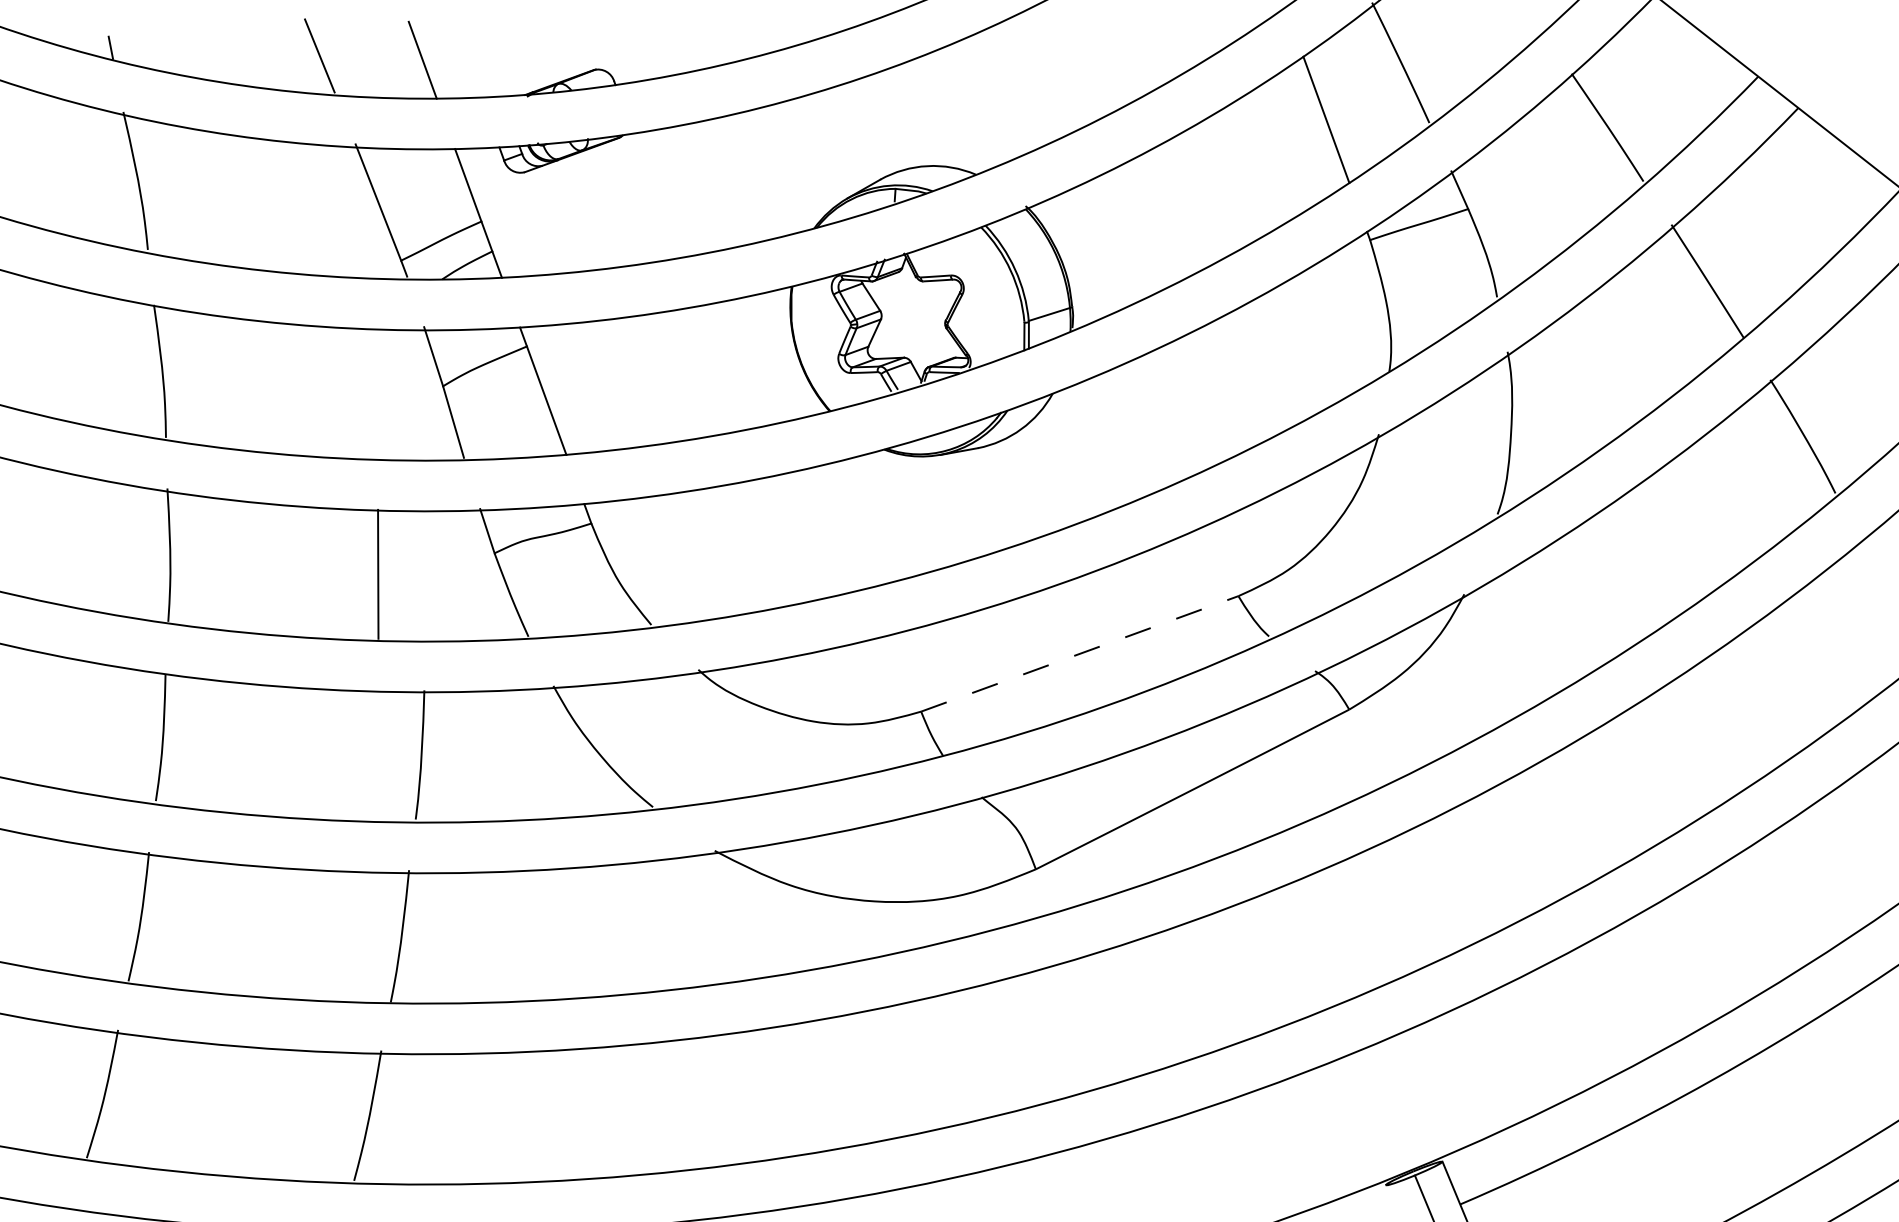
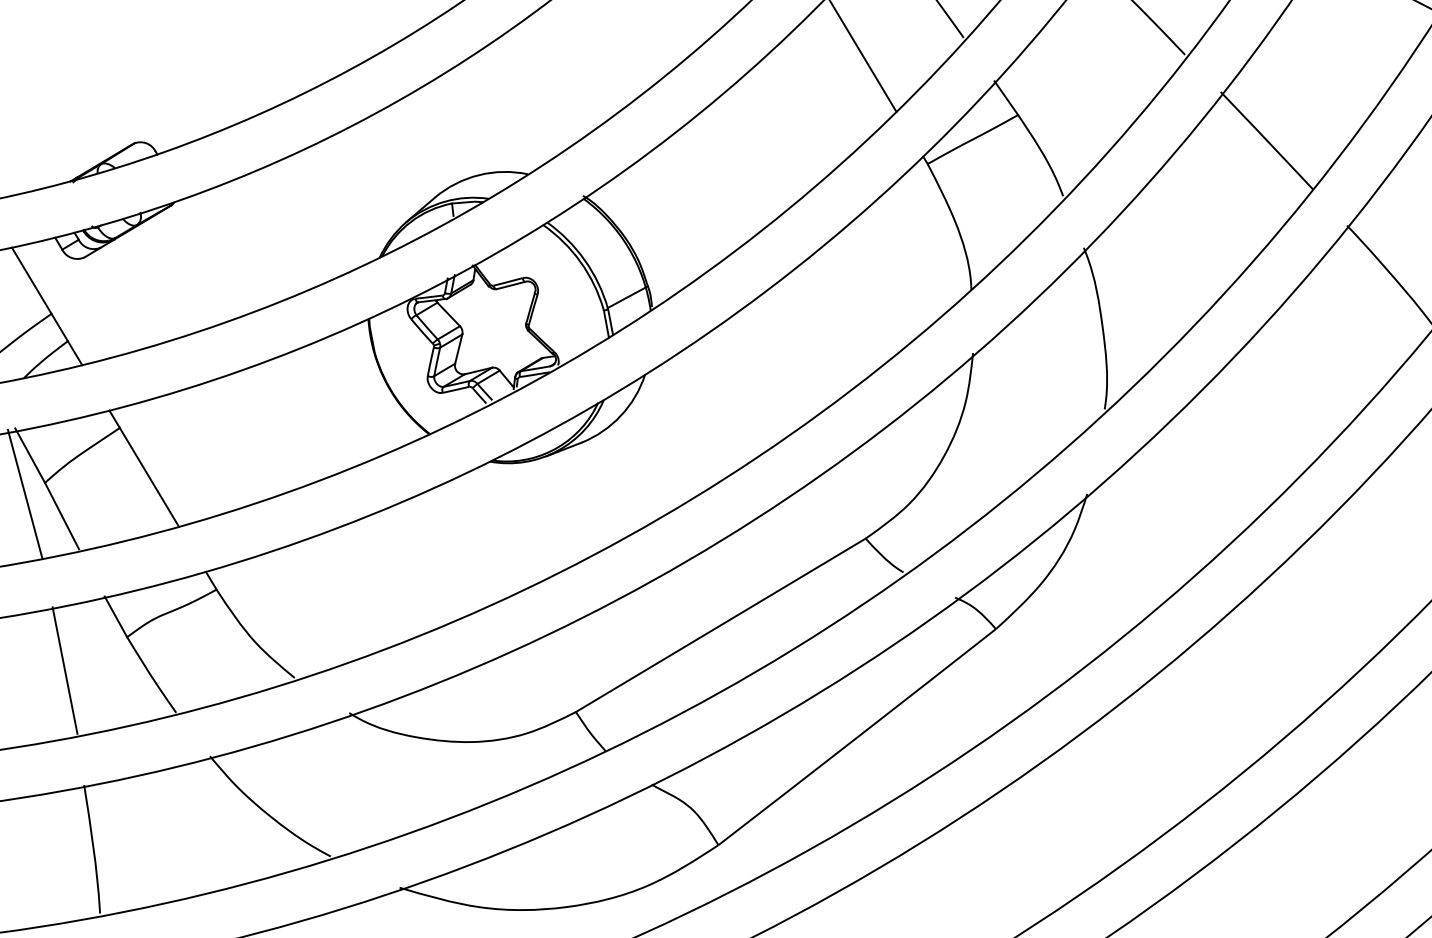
line: (421, 393) -> (25, 494), added
line: (378, 573) -> (65, 669), moved
line: (1079, 653) -> (720, 624), dashed -> solid

